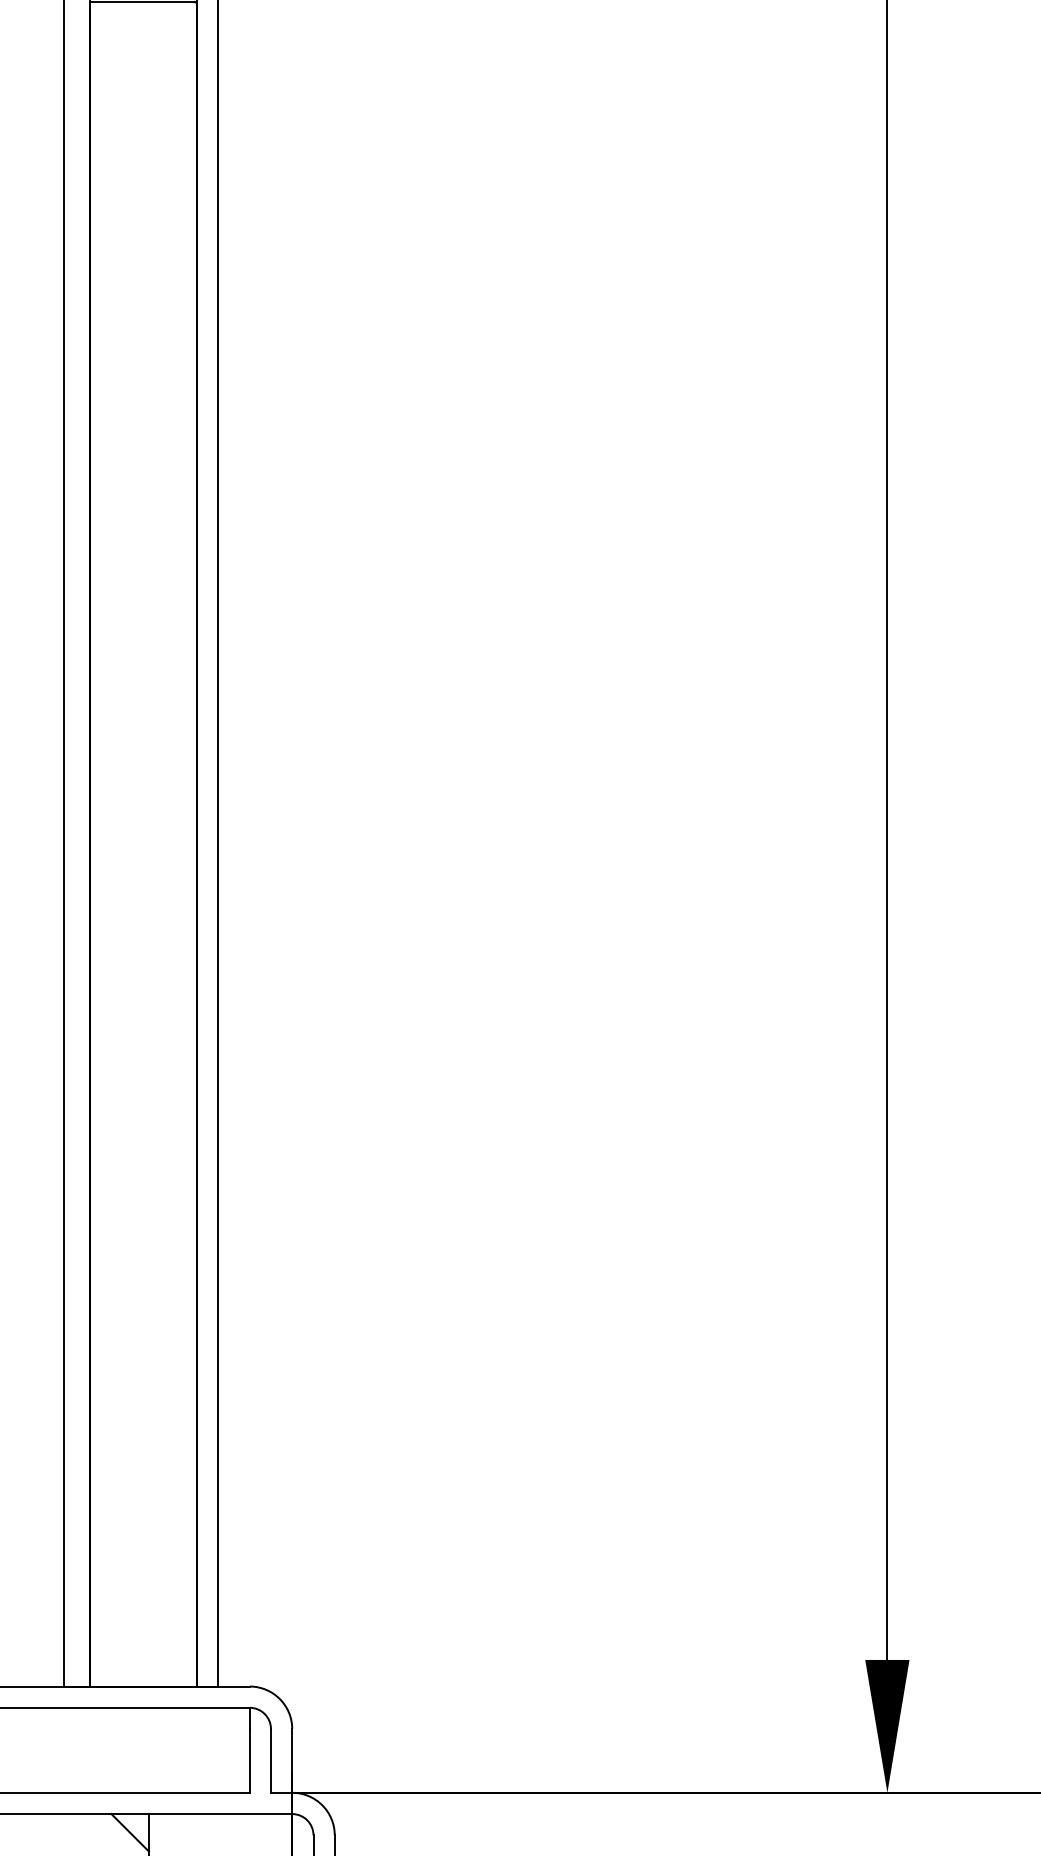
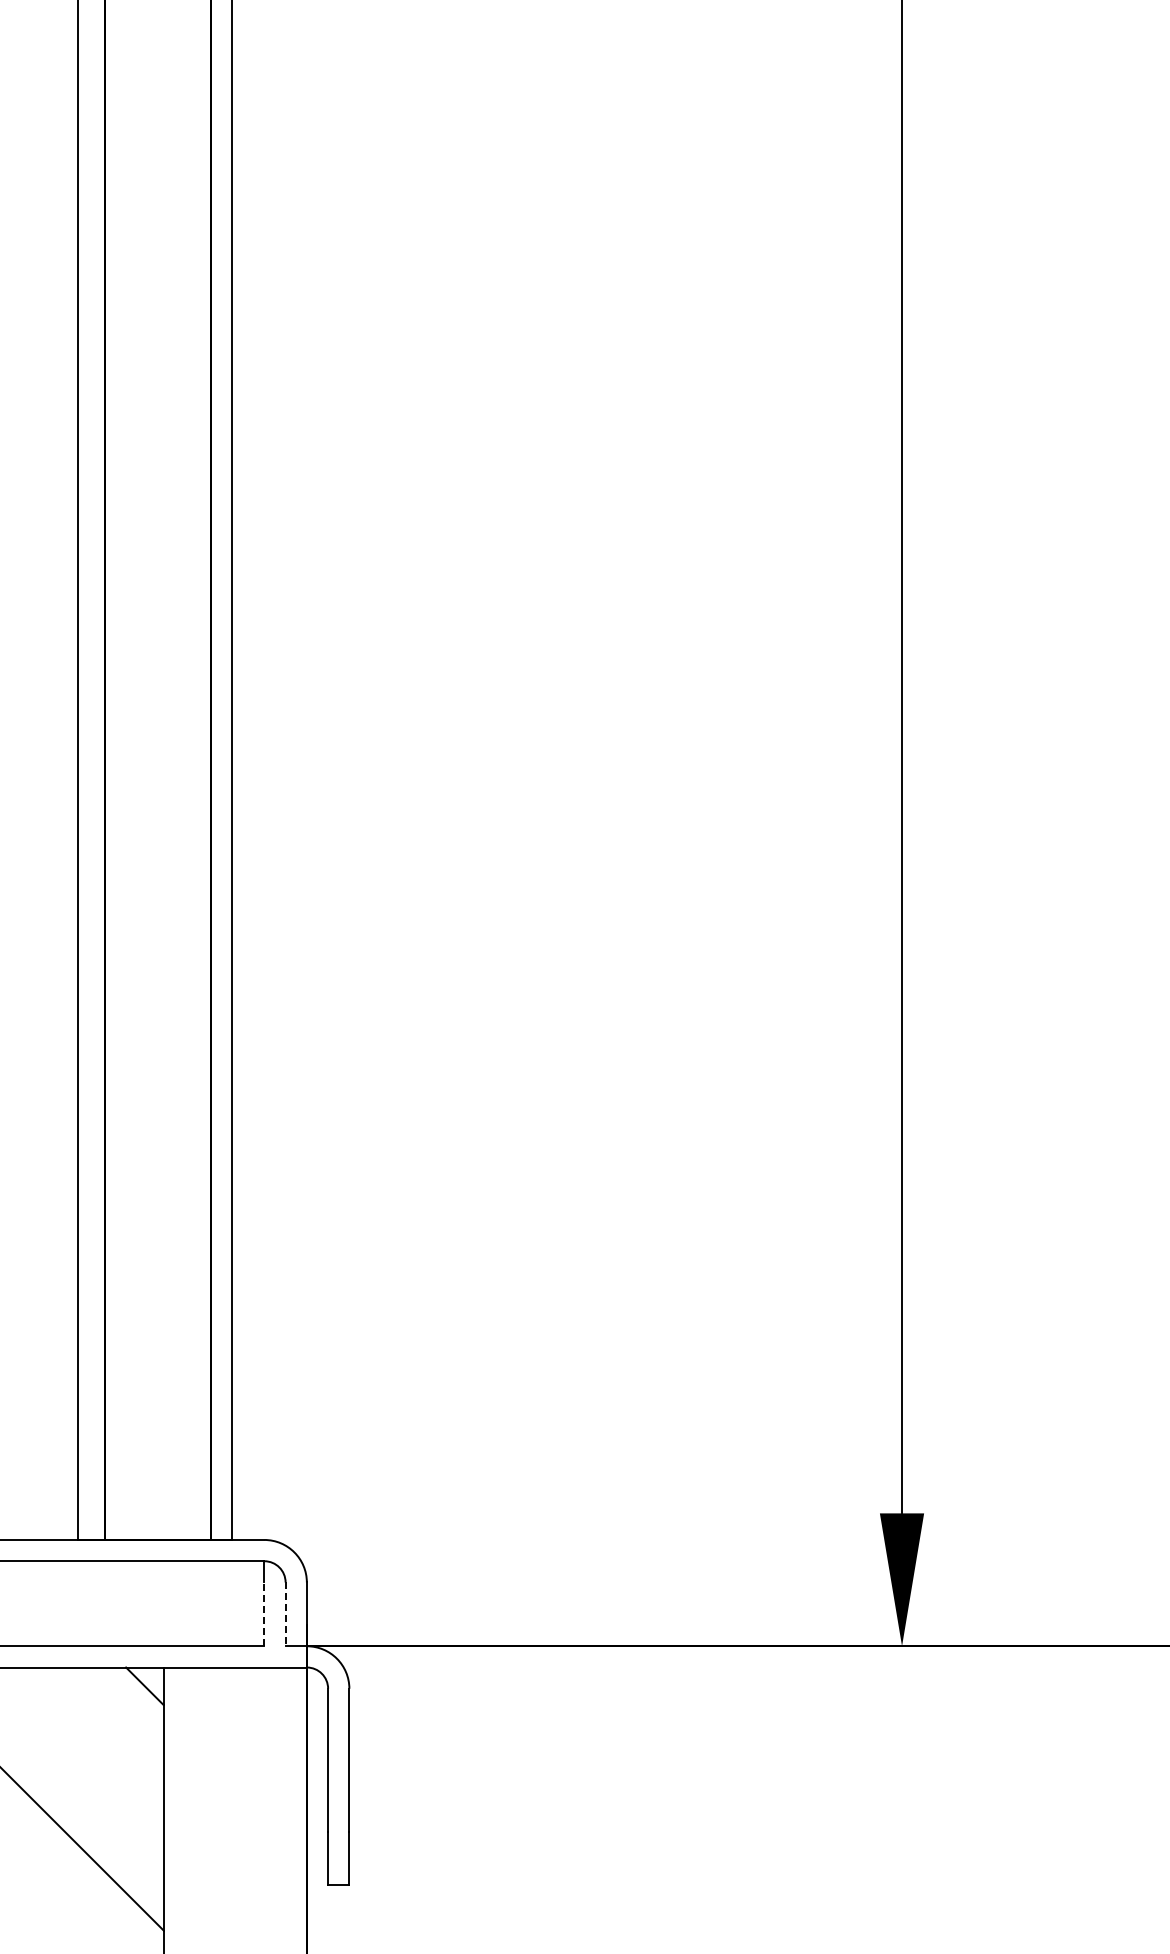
line: (249, 1761) -> (264, 1614), solid -> dashed
line: (270, 1761) -> (285, 1614), solid -> dashed

